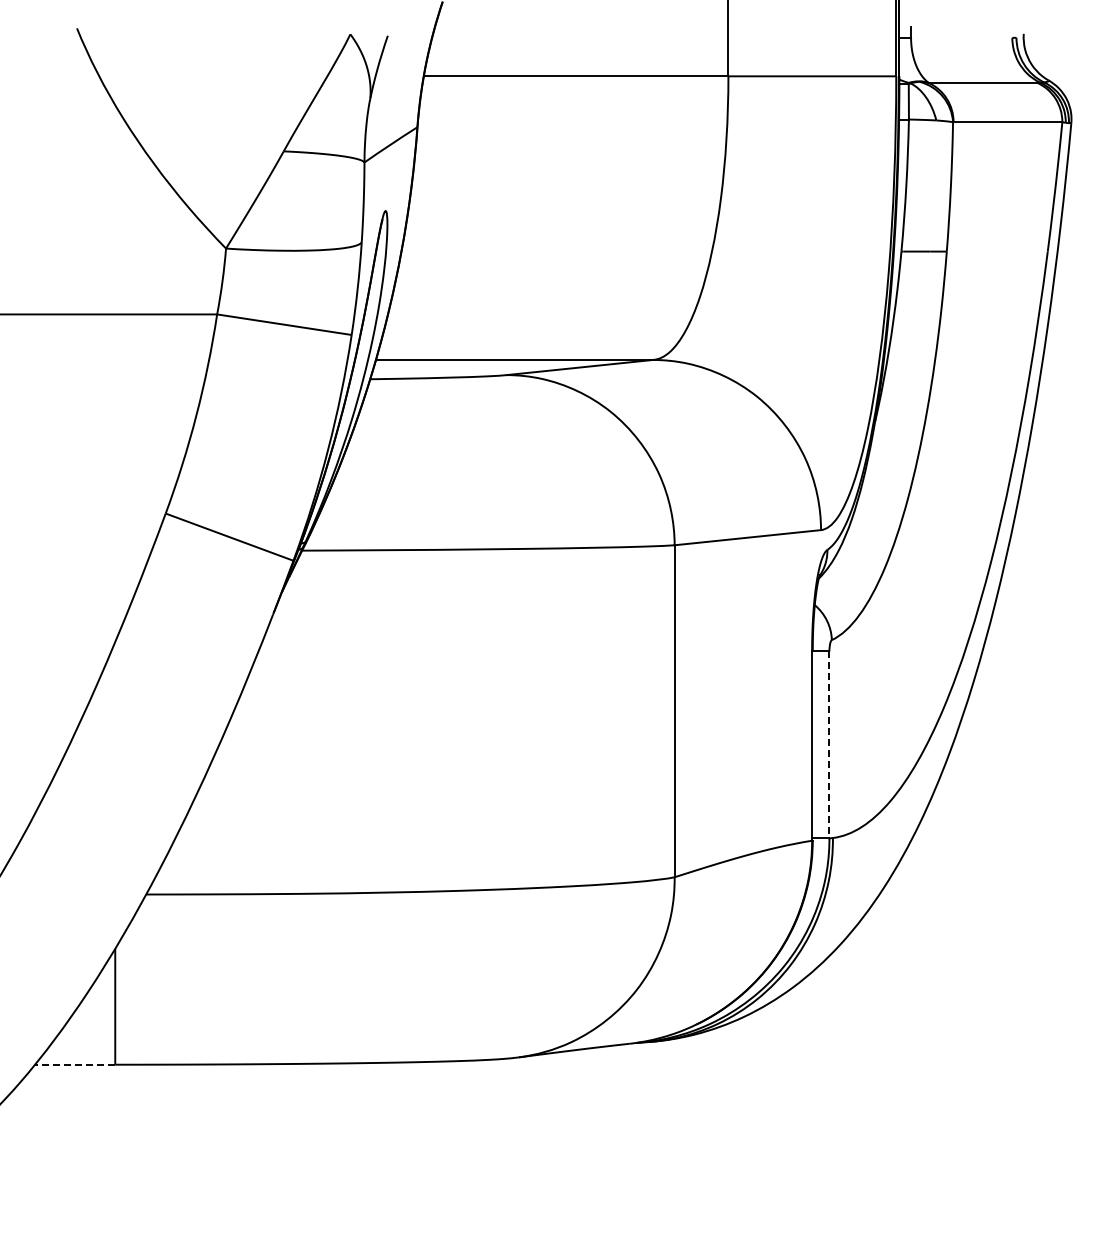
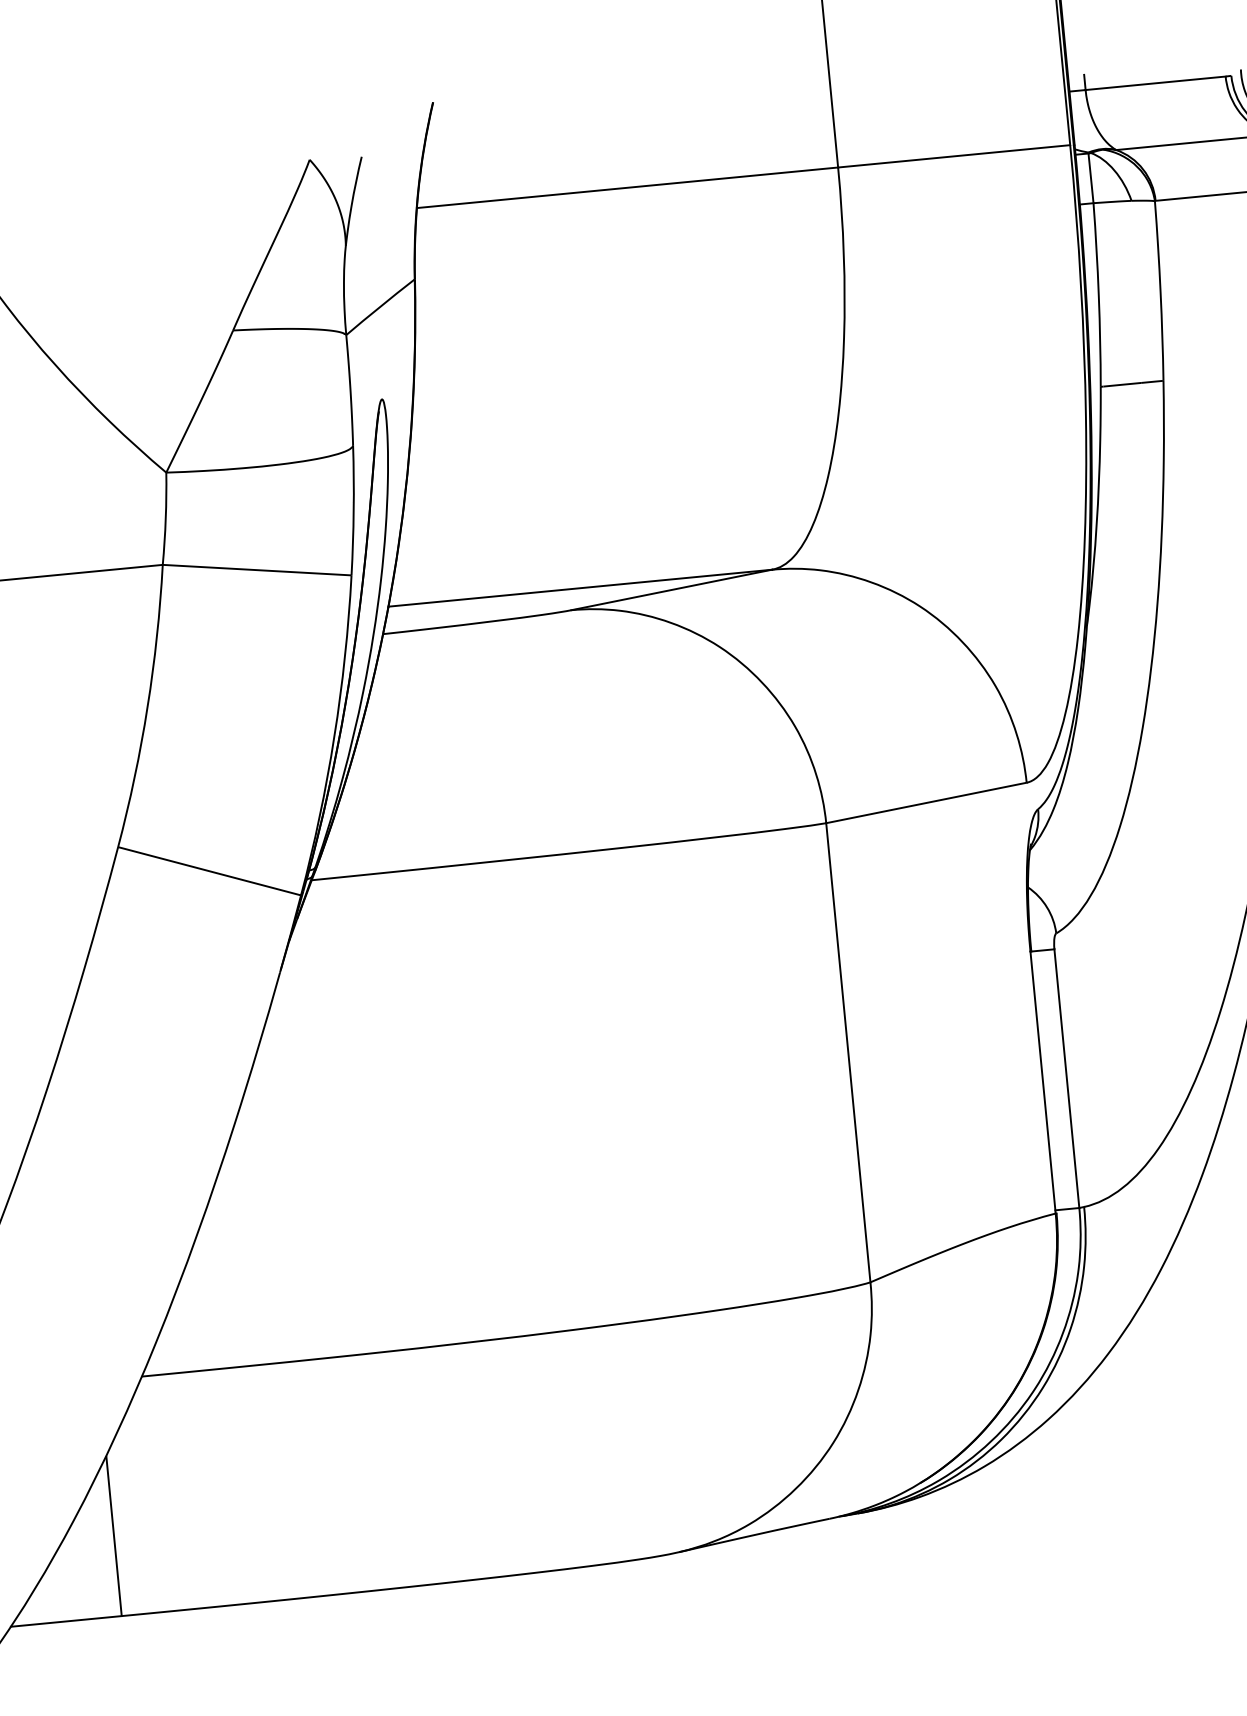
line: (961, 37) -> (1155, 82), added
line: (829, 744) -> (1066, 1078), dashed -> solid
line: (74, 1064) -> (65, 1621), dashed -> solid

